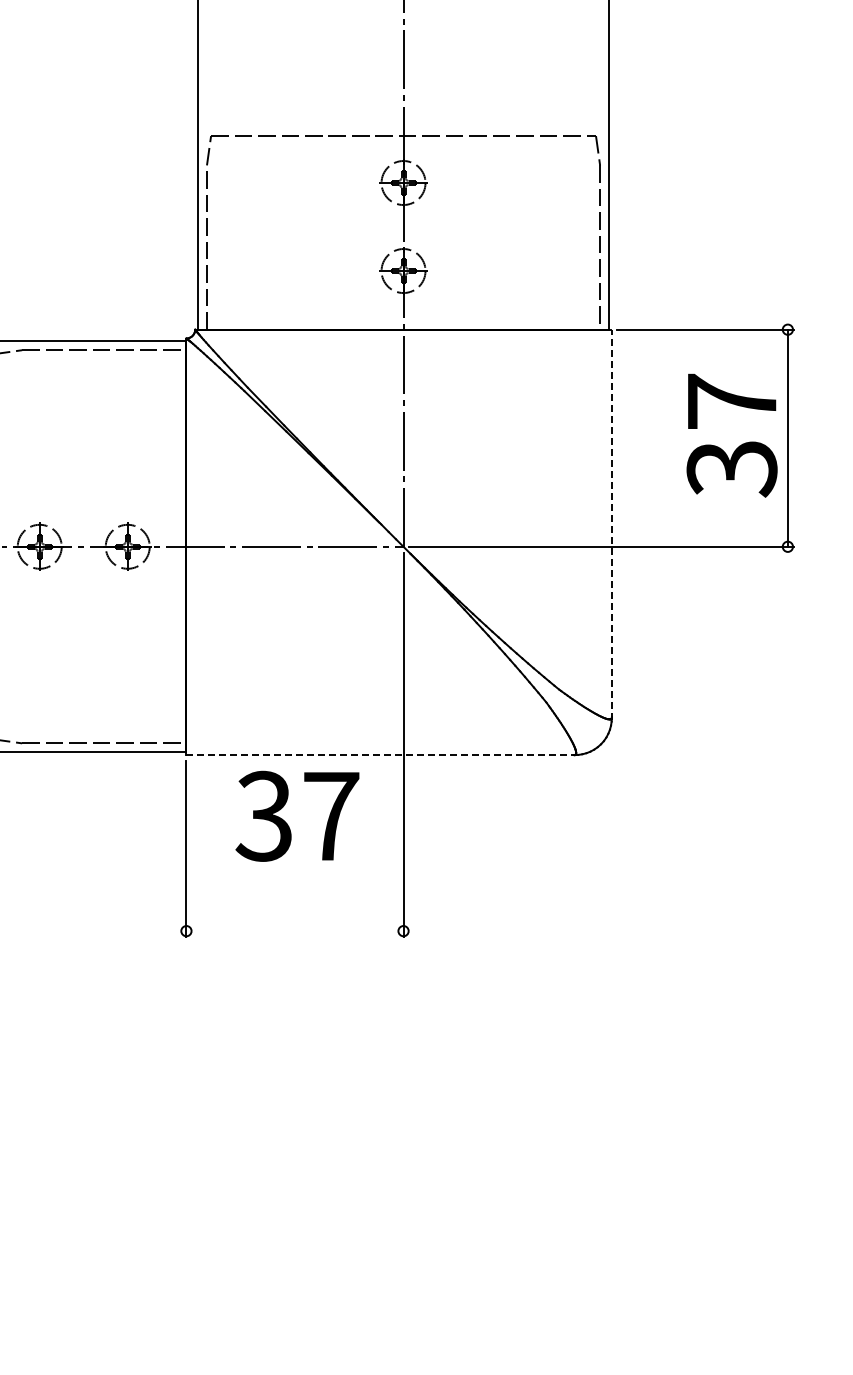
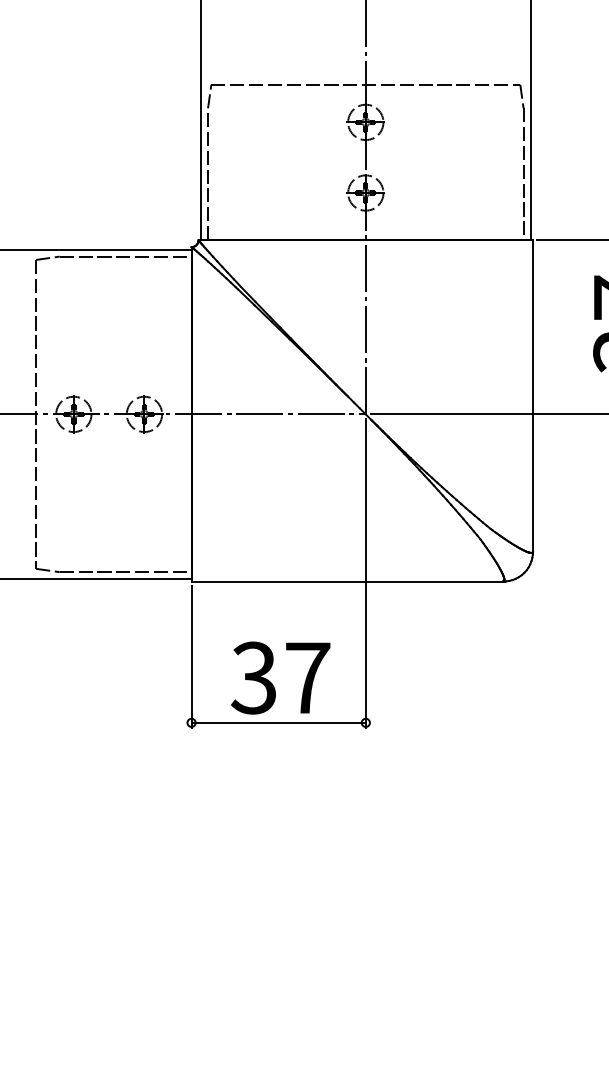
line: (611, 524) -> (532, 396), dashed -> solid
line: (382, 755) -> (348, 581), dashed -> solid
text: (297, 815) -> (280, 677), moved
line: (294, 931) -> (278, 723), added

